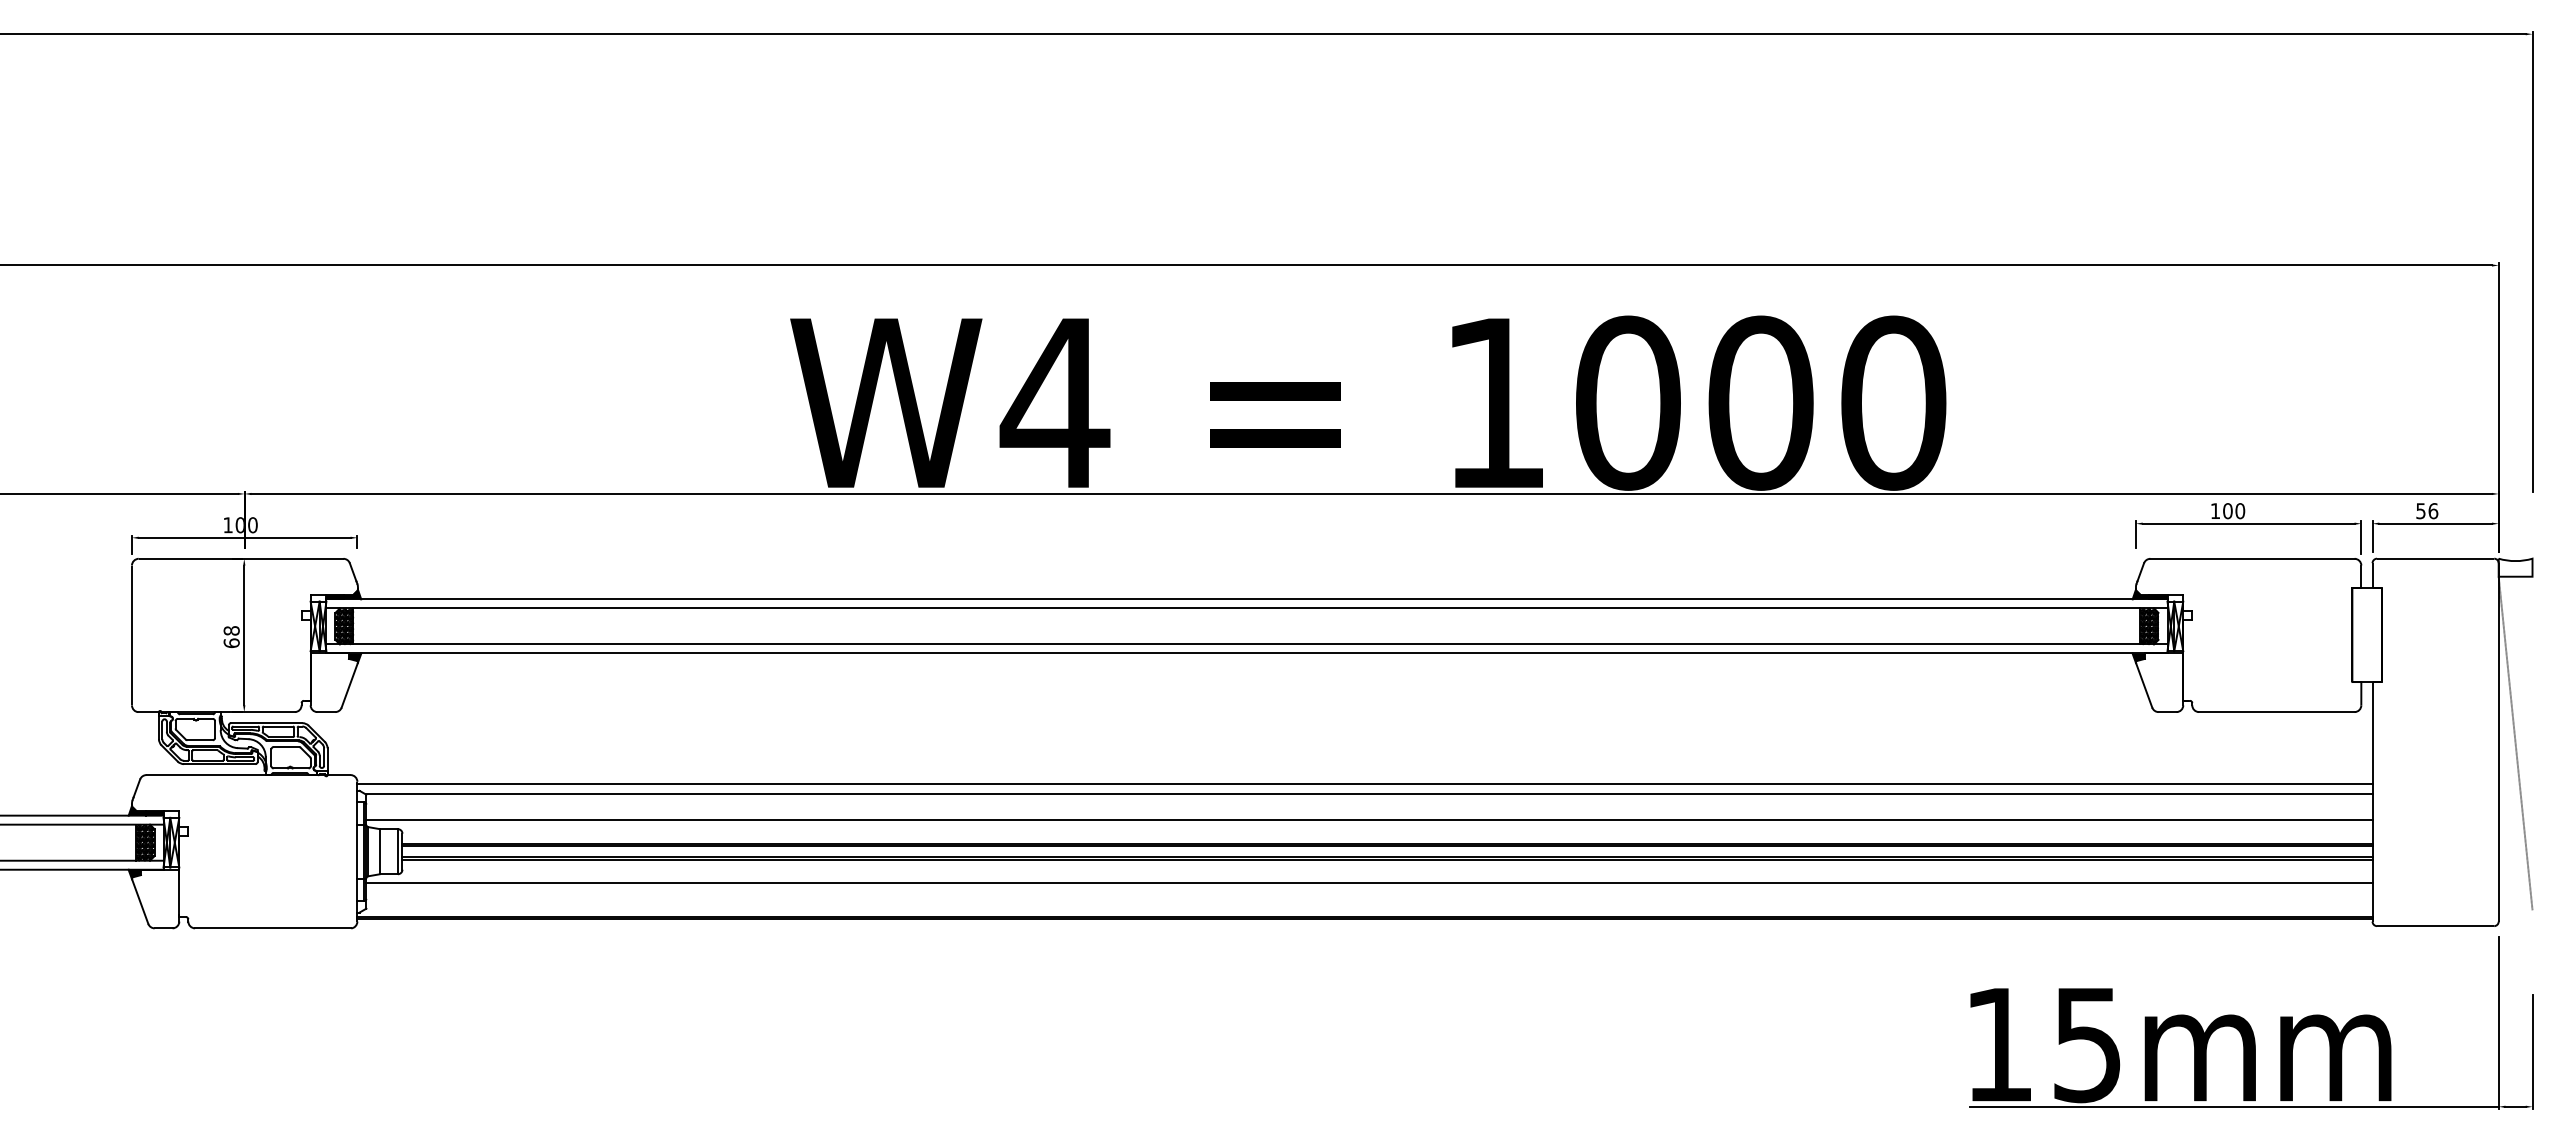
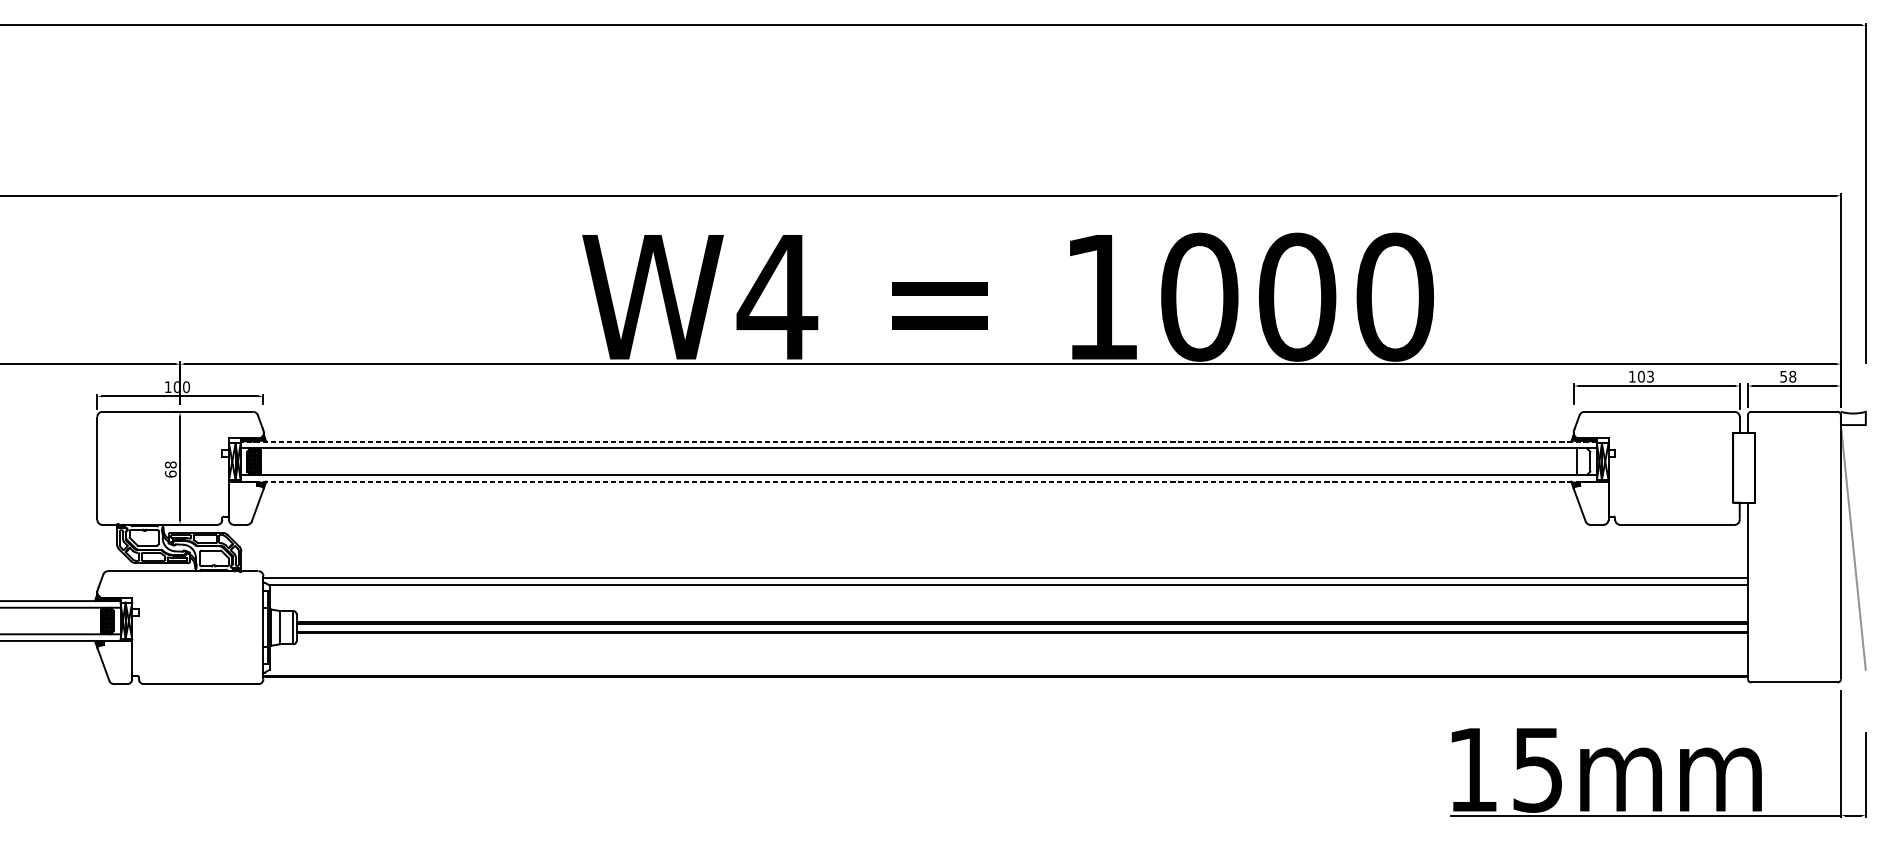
text: (2240, 511) -> (1650, 377), 100 -> 103
text: (2433, 511) -> (1792, 377), 56 -> 58
line: (1246, 599) -> (918, 441), solid -> dashed
hatch: (2149, 626) -> (1583, 461), removed
line: (1246, 653) -> (918, 481), solid -> dashed
line: (1369, 820) -> (1009, 604), removed
line: (1369, 883) -> (1009, 651), removed

